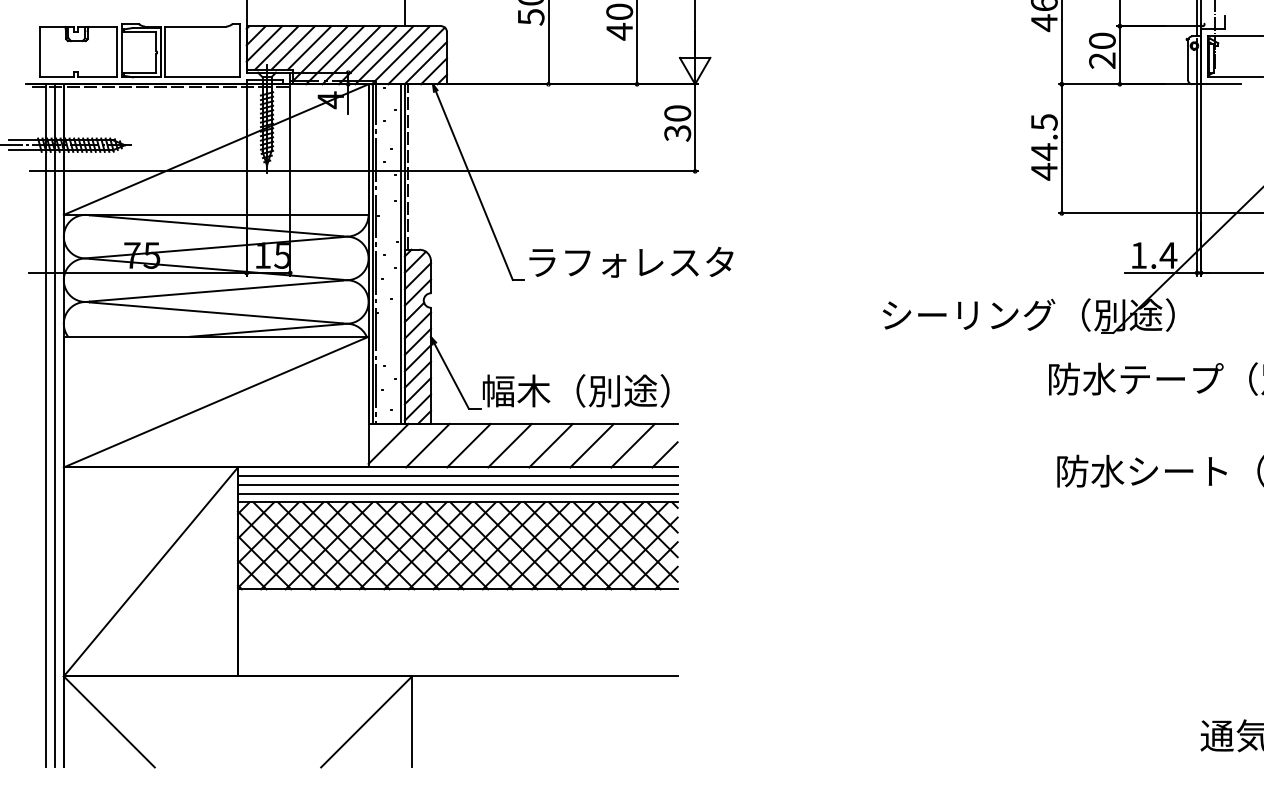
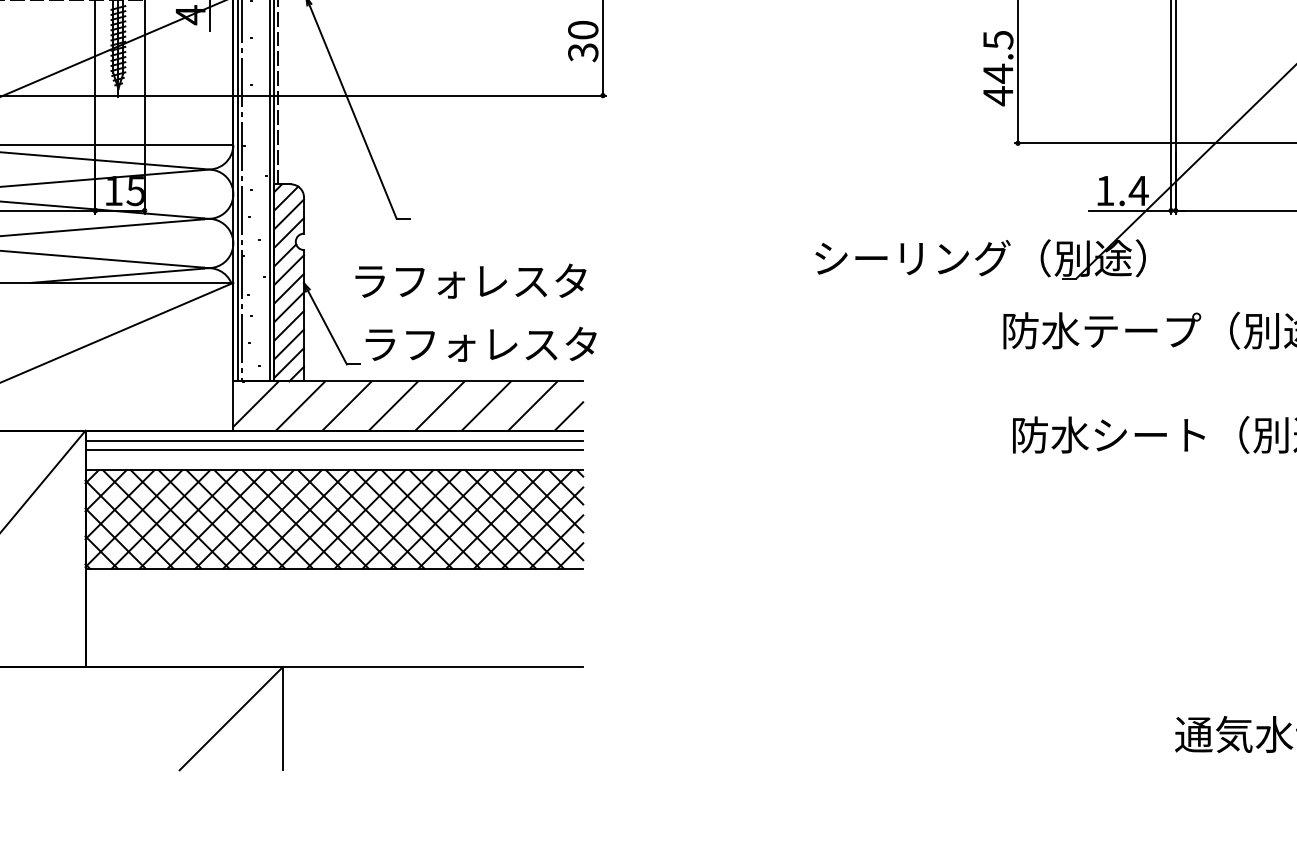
text: (631, 261) -> (470, 280), moved
text: (585, 390) -> (478, 343), 幅木（別途） -> ラフォレスタ
line: (457, 493) -> (333, 460), removed

